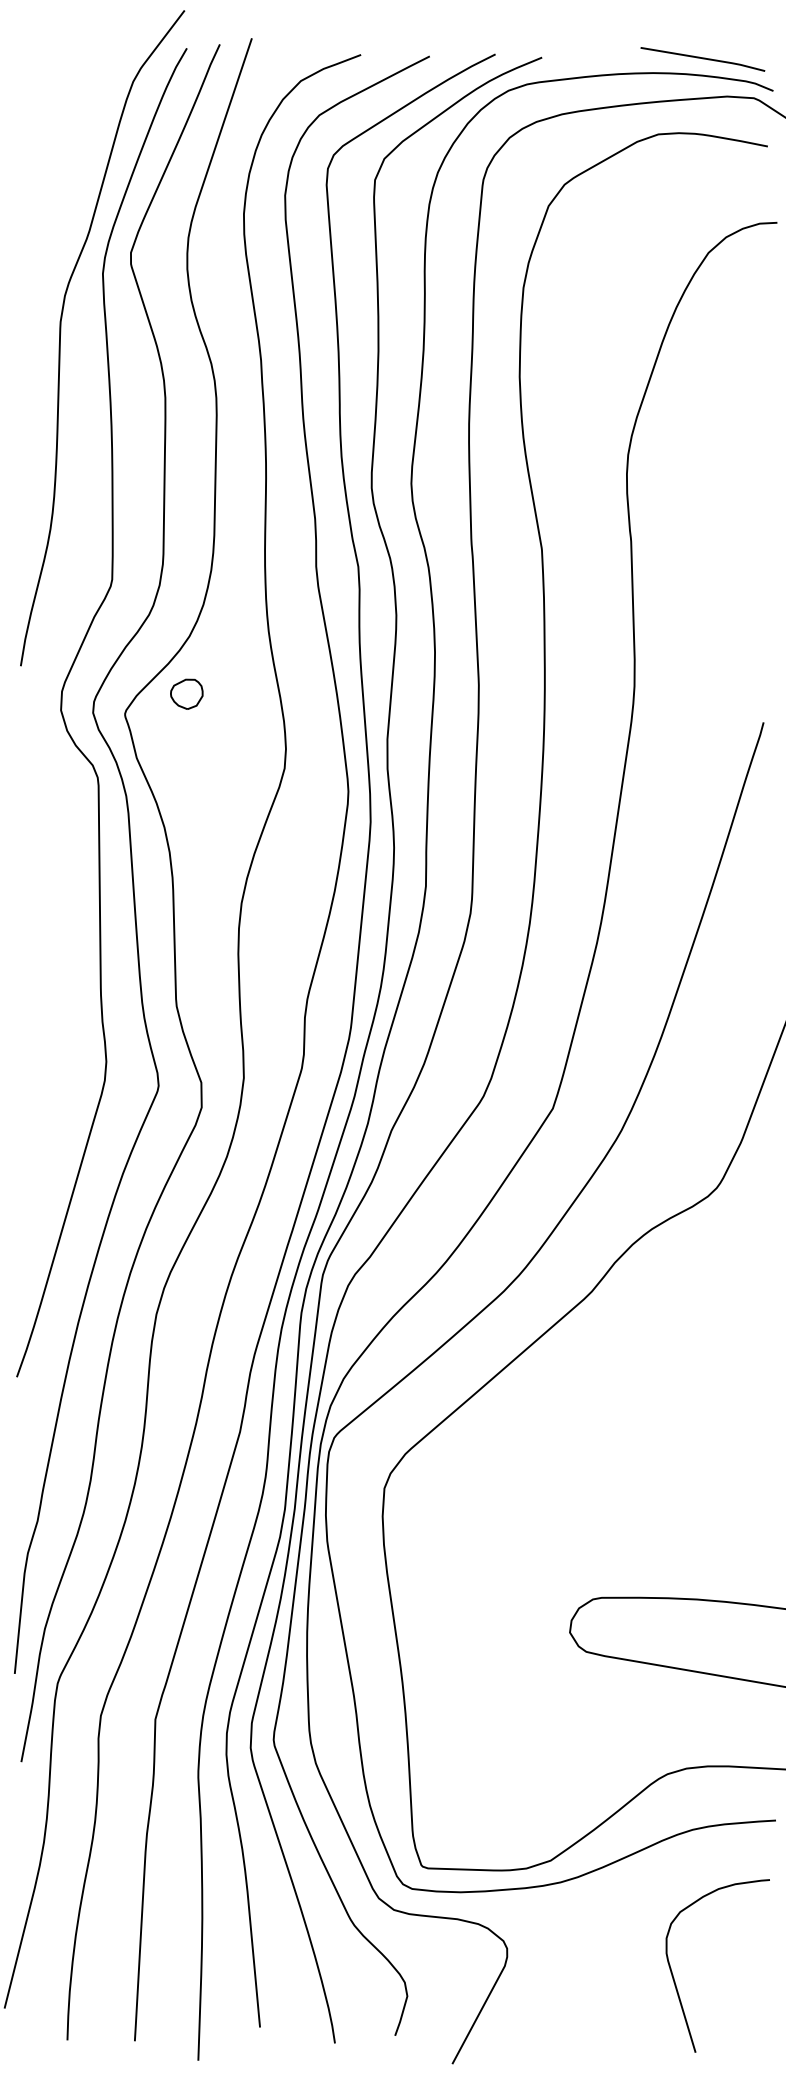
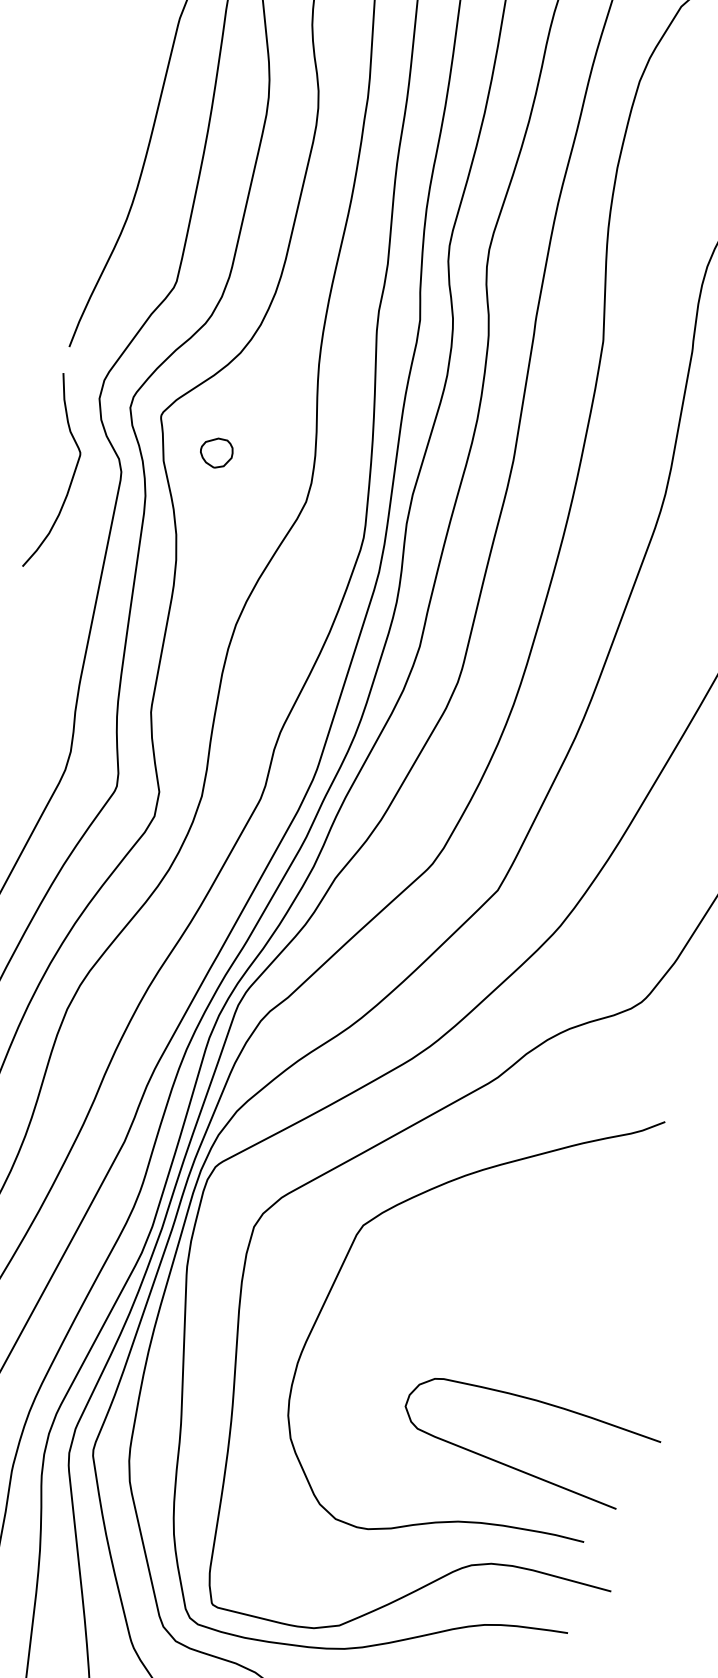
part: (186, 693) -> (216, 452), moved
curve: (50, 791) -> (72, 475), added
curve: (537, 1425) -> (416, 1197), added

